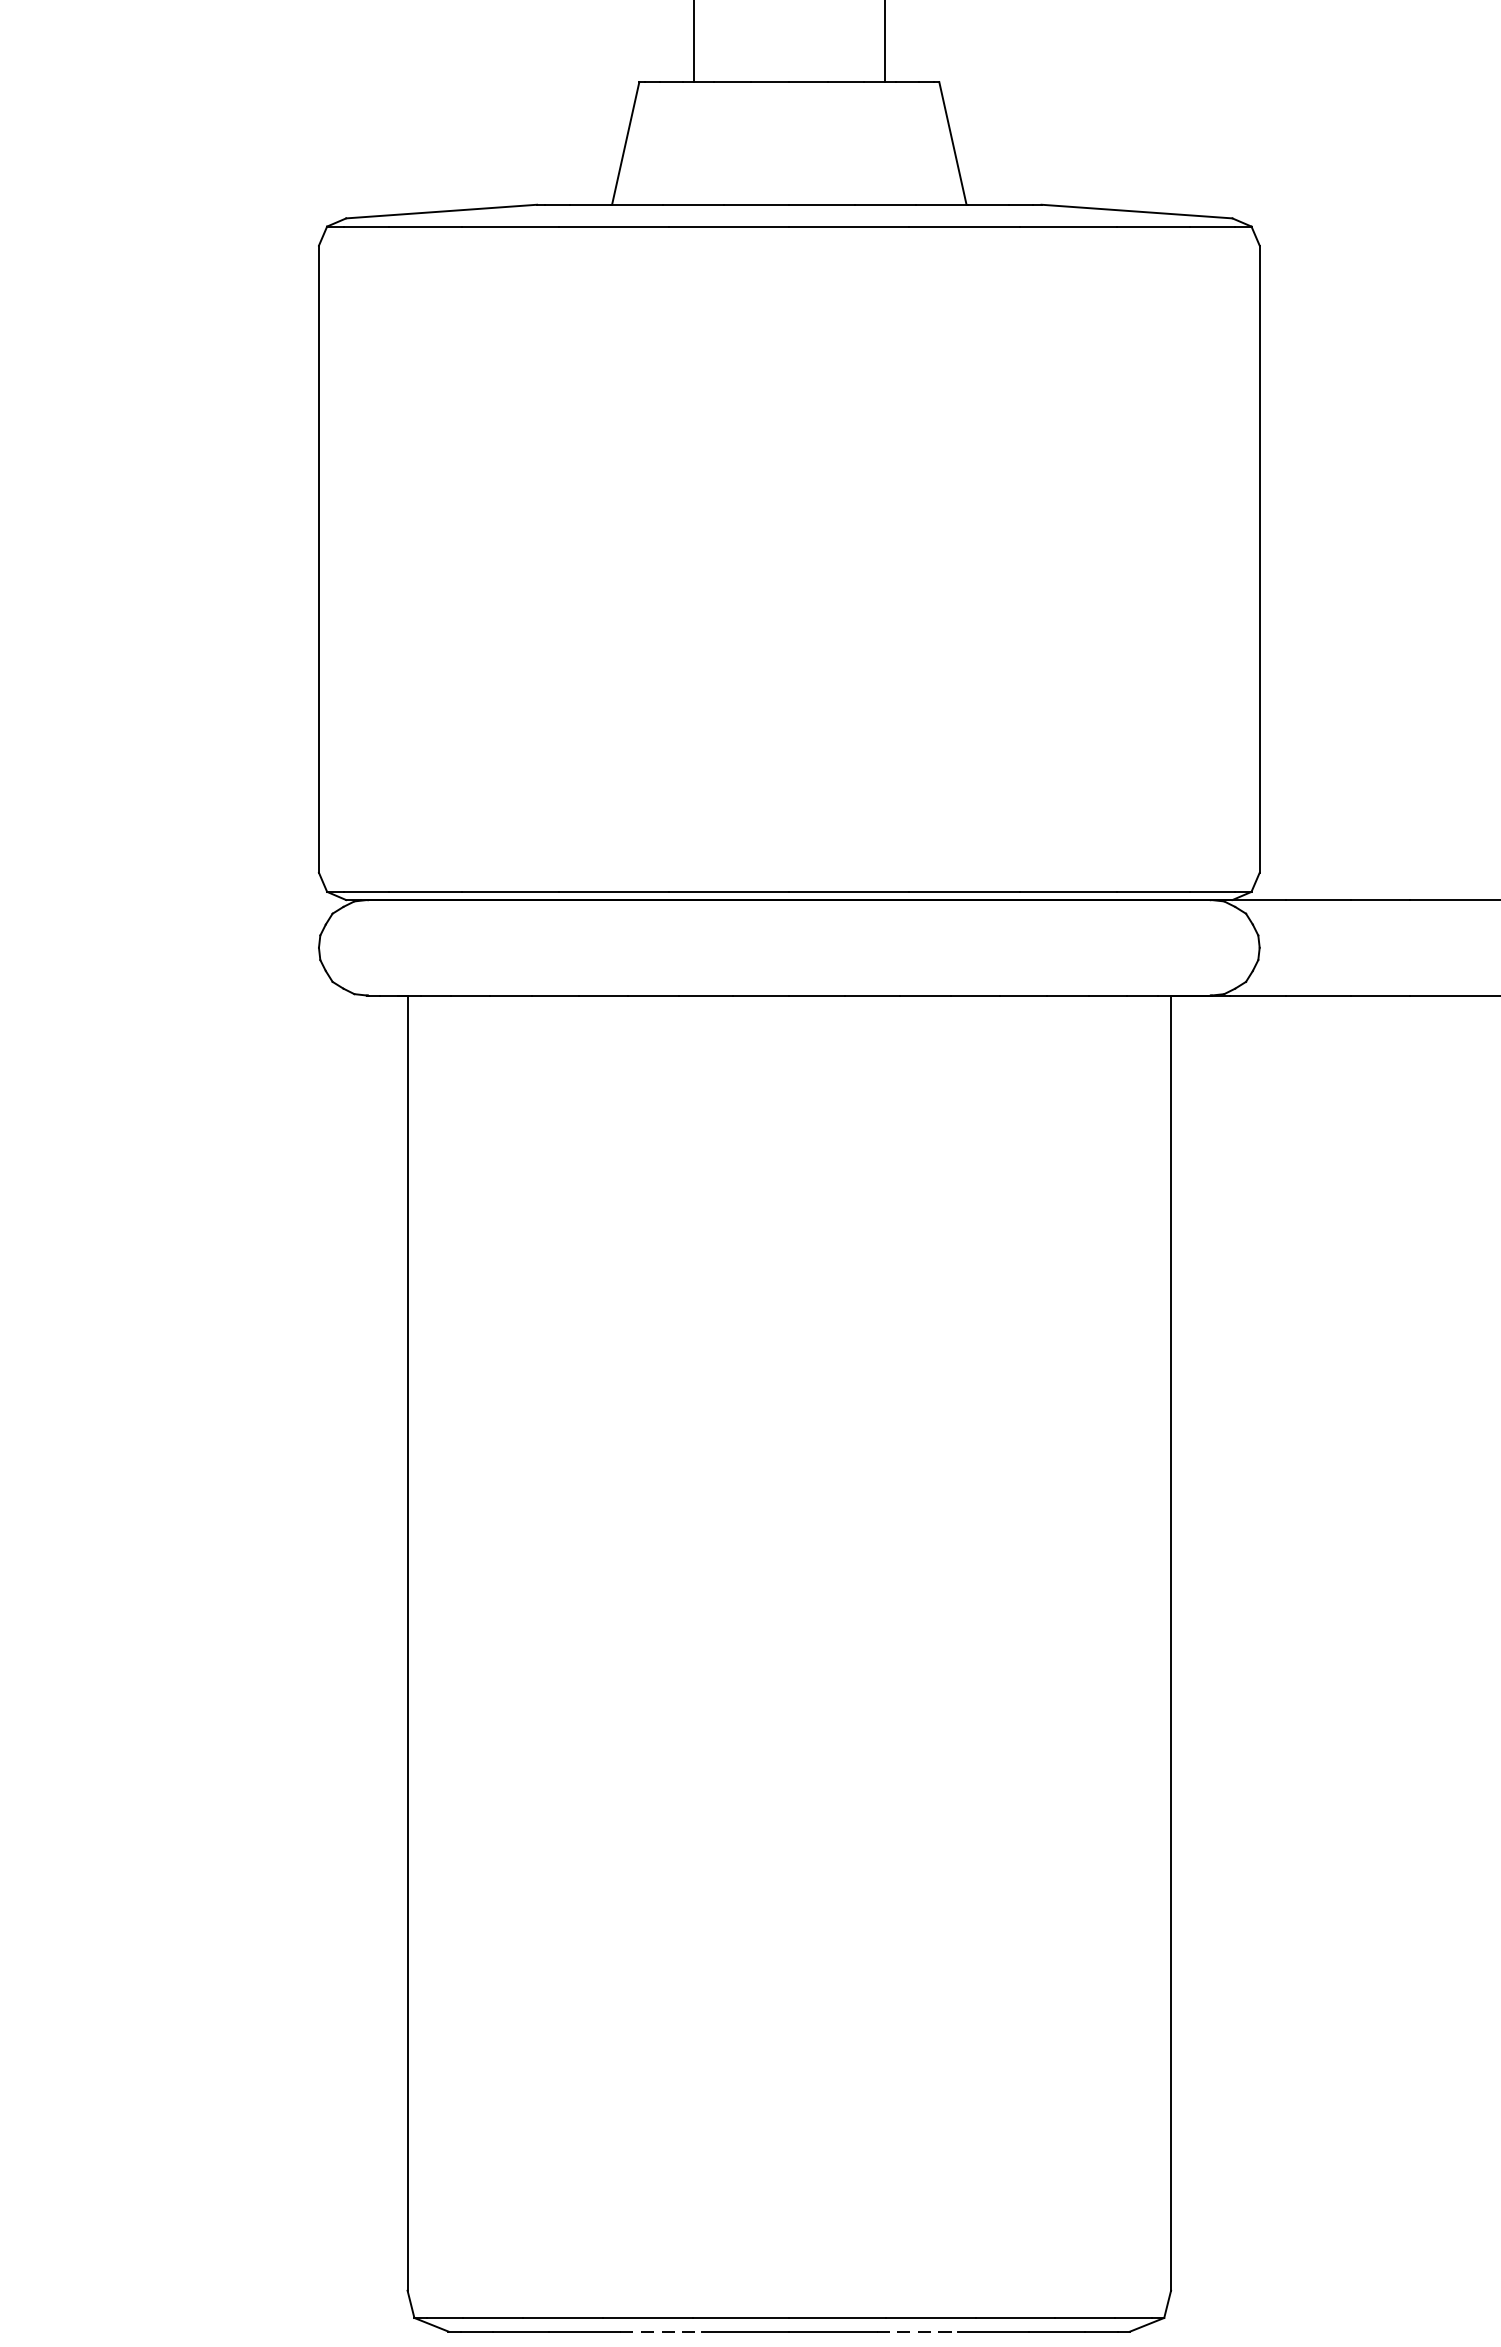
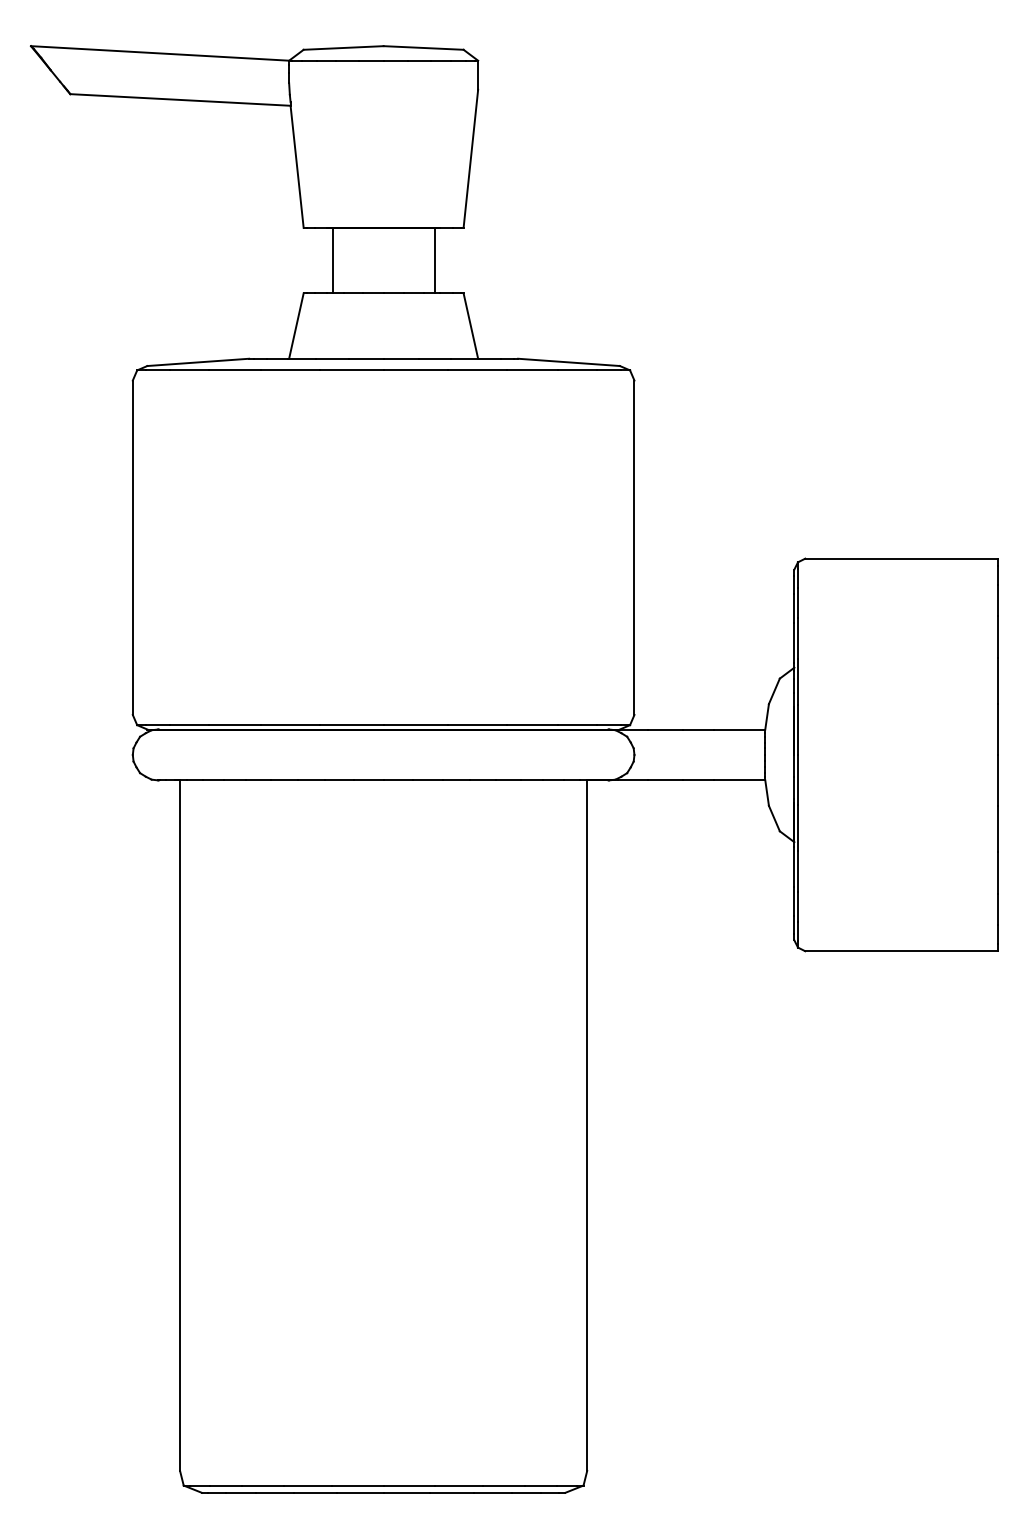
line: (661, 2330) -> (315, 1492), dashed -> solid
line: (916, 2330) -> (451, 1492), dashed -> solid

